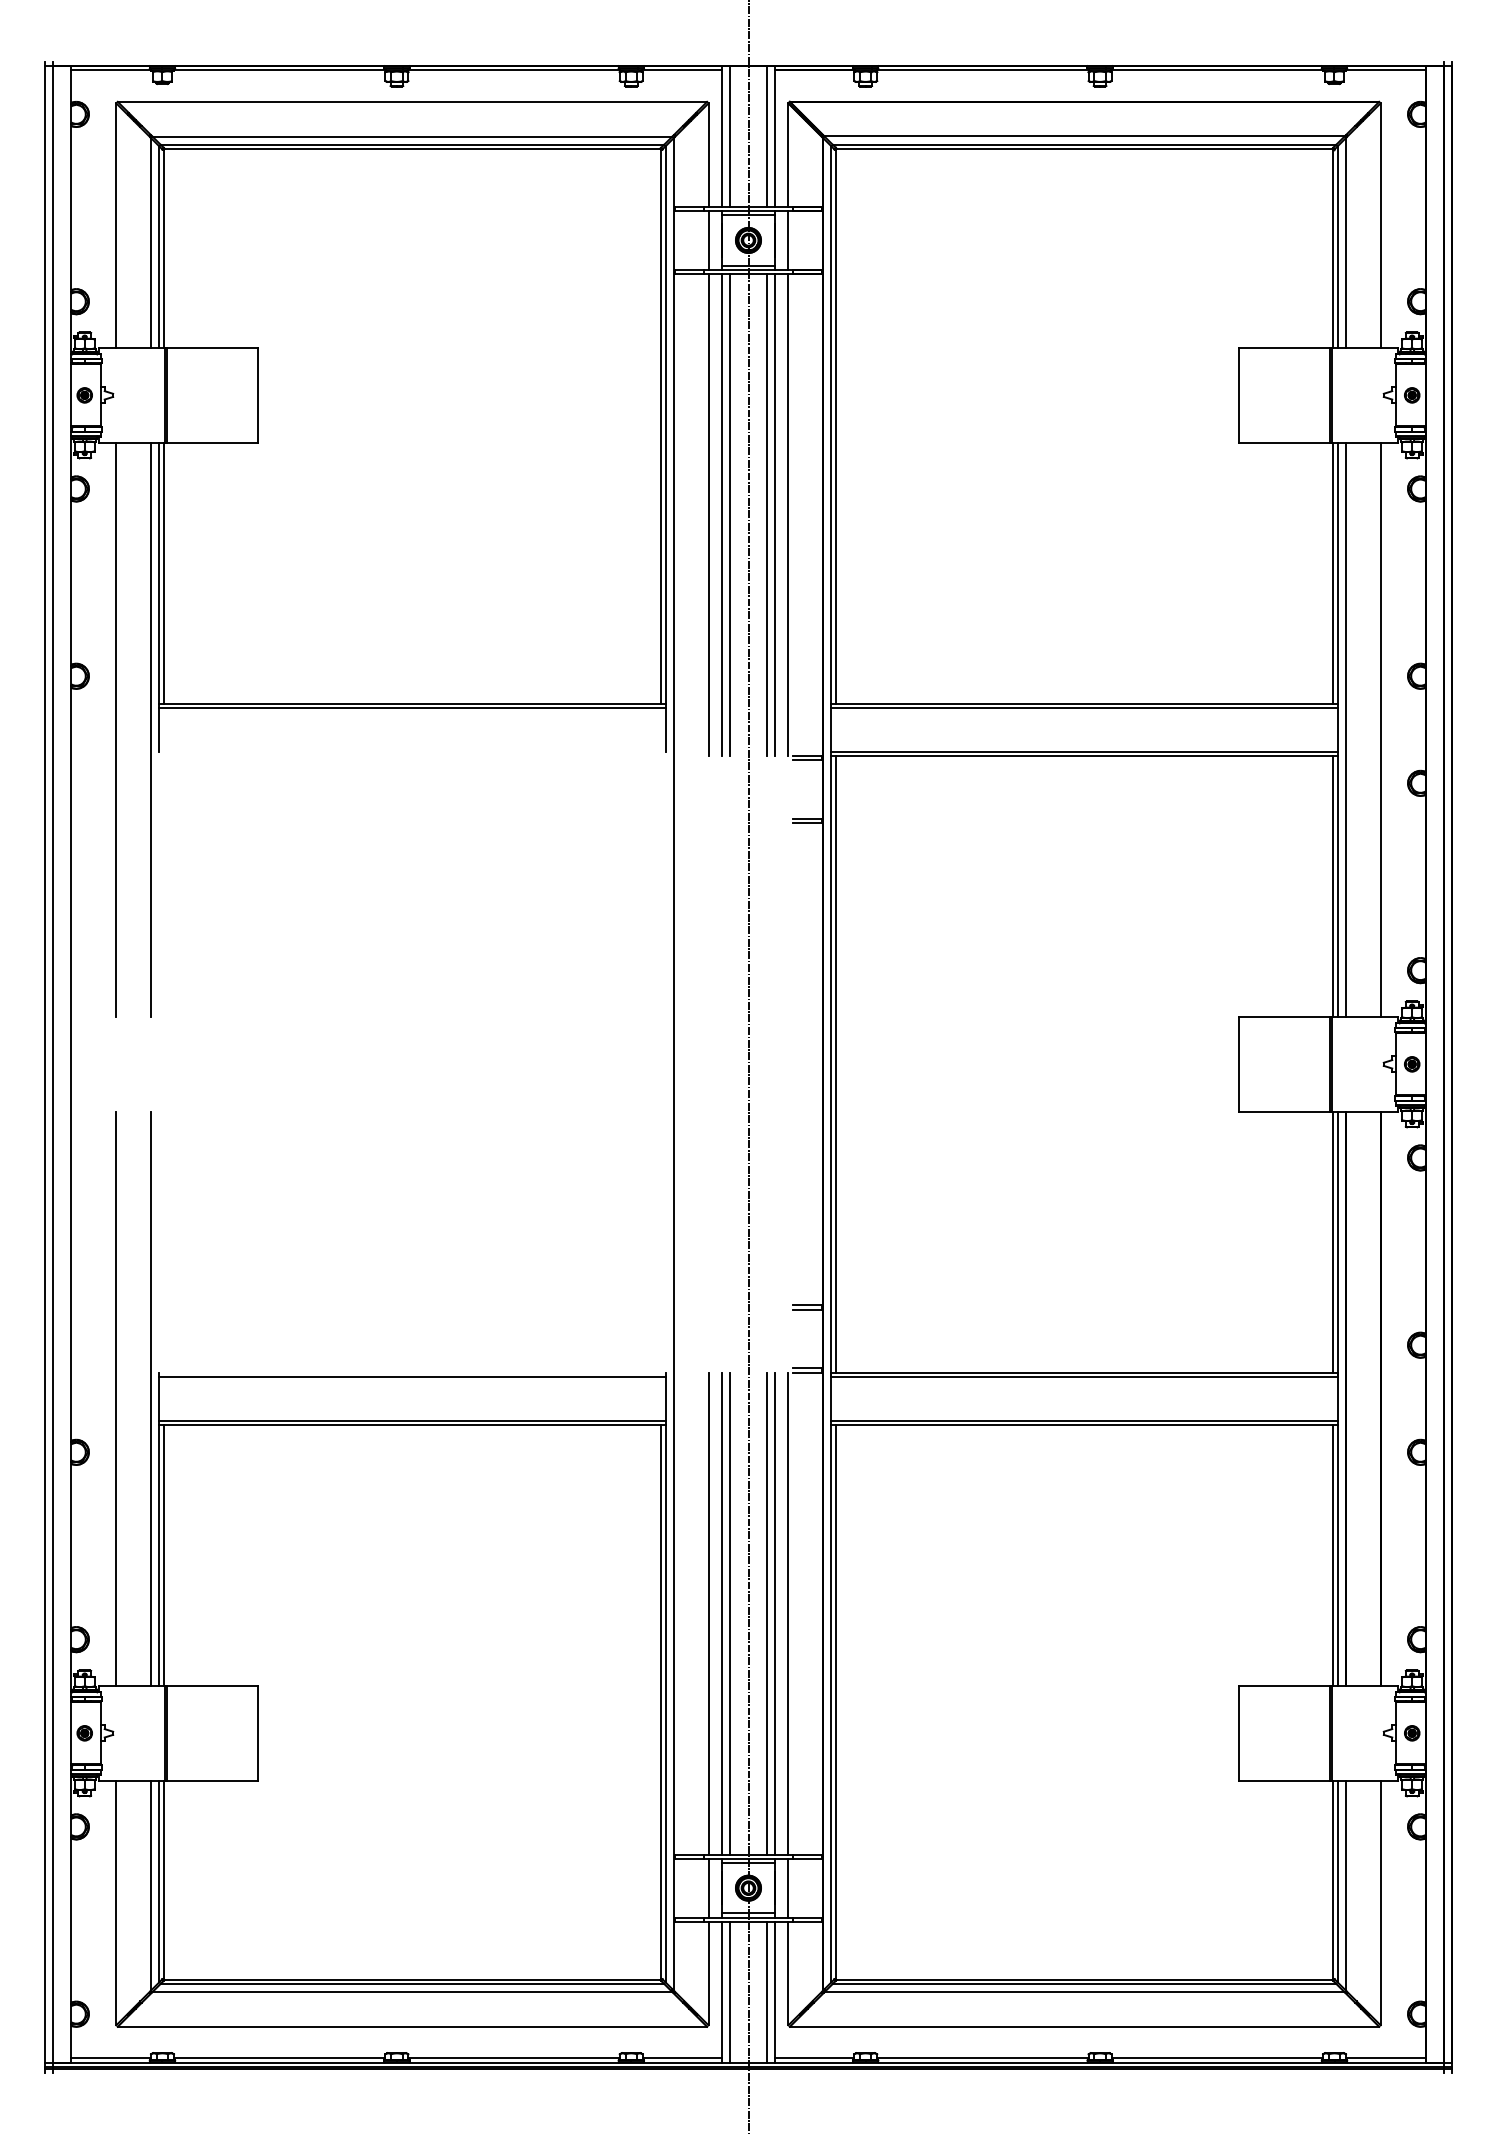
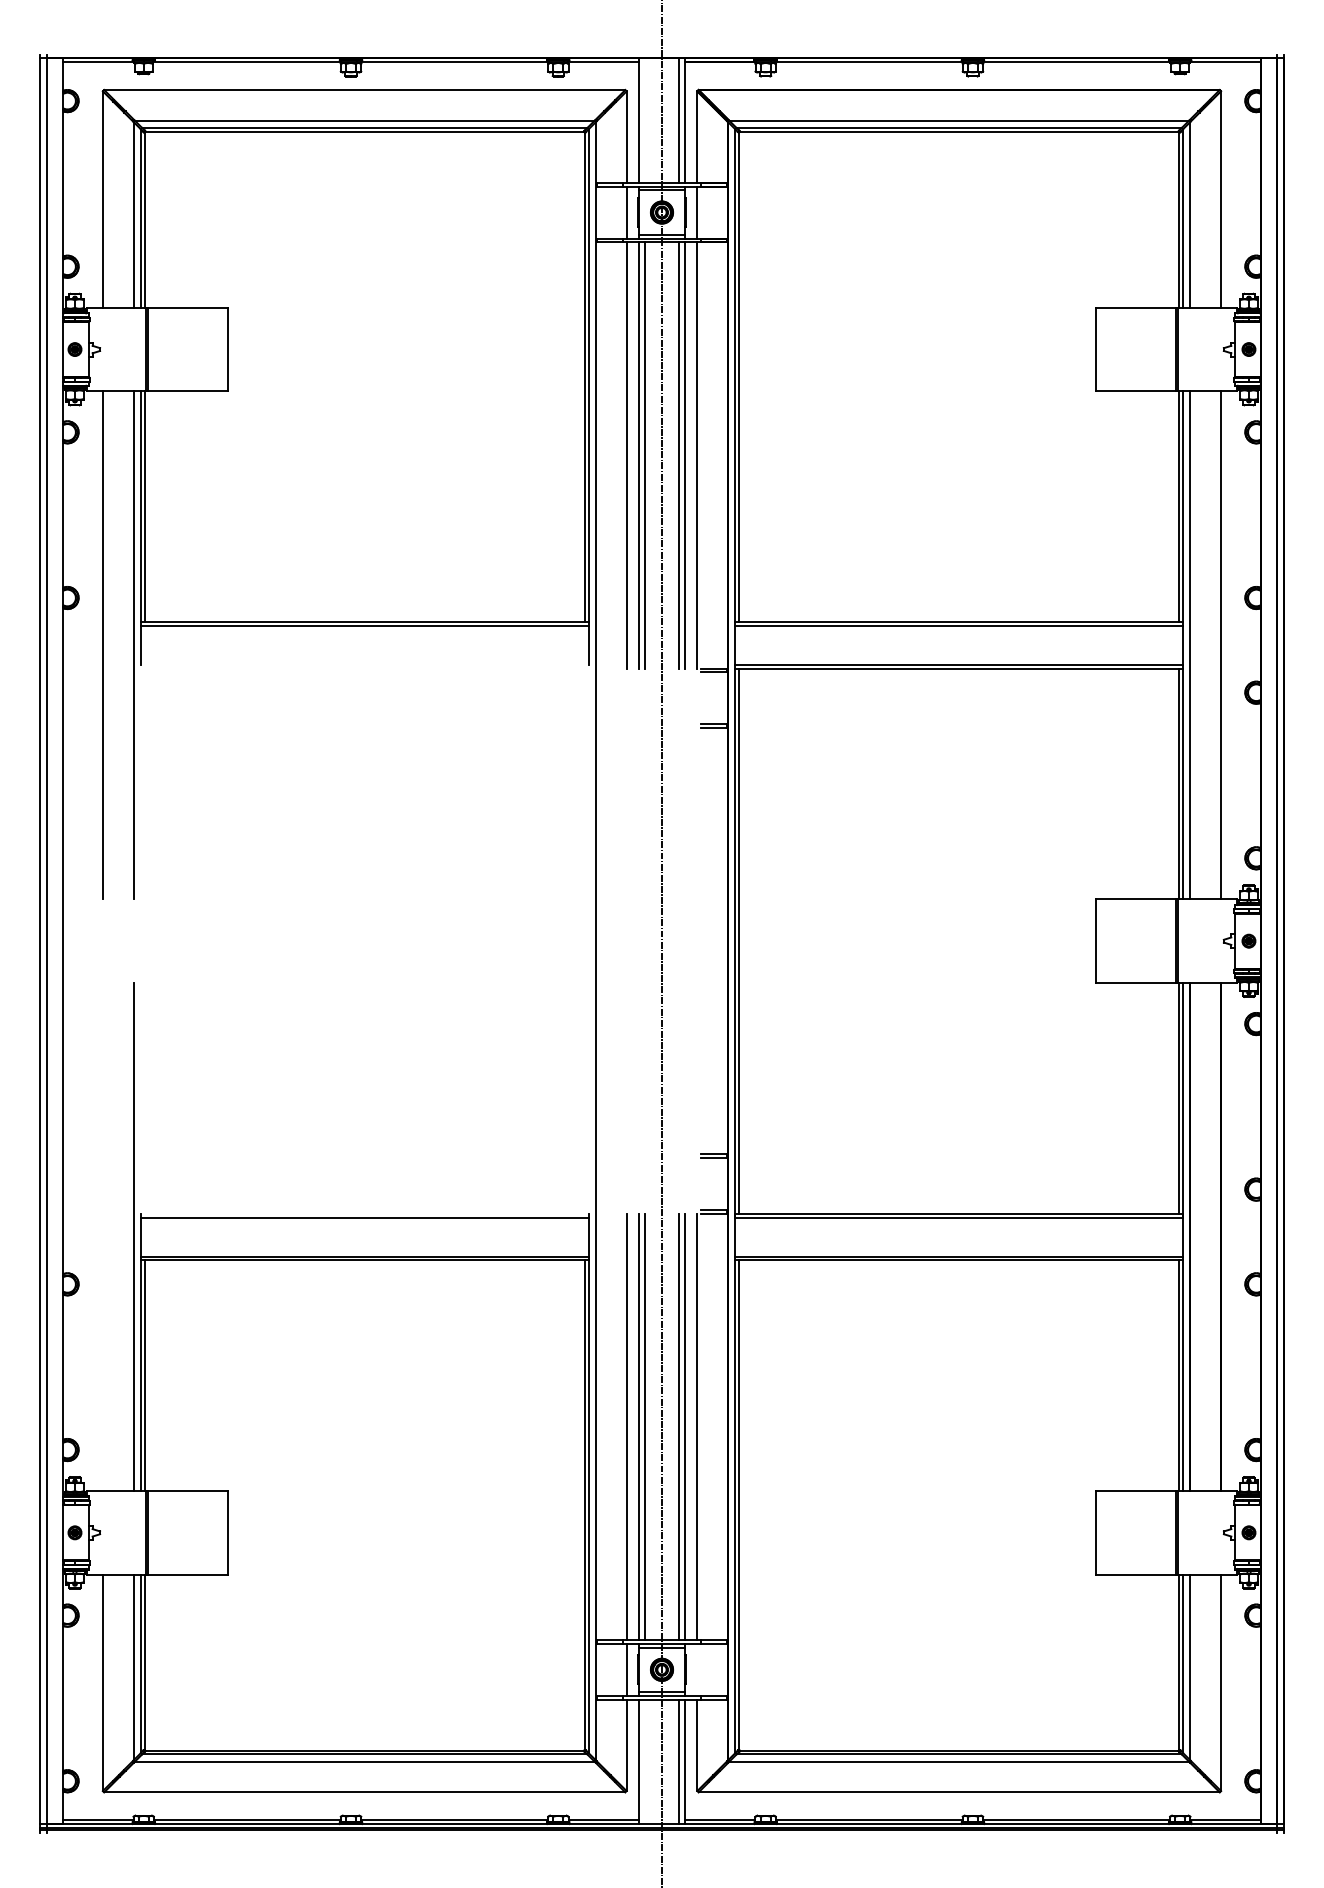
line: (729, 136) -> (645, 120), removed
line: (116, 1398) -> (103, 1236), removed
line: (788, 1887) -> (697, 1669), removed
line: (729, 1991) -> (645, 1761), removed

